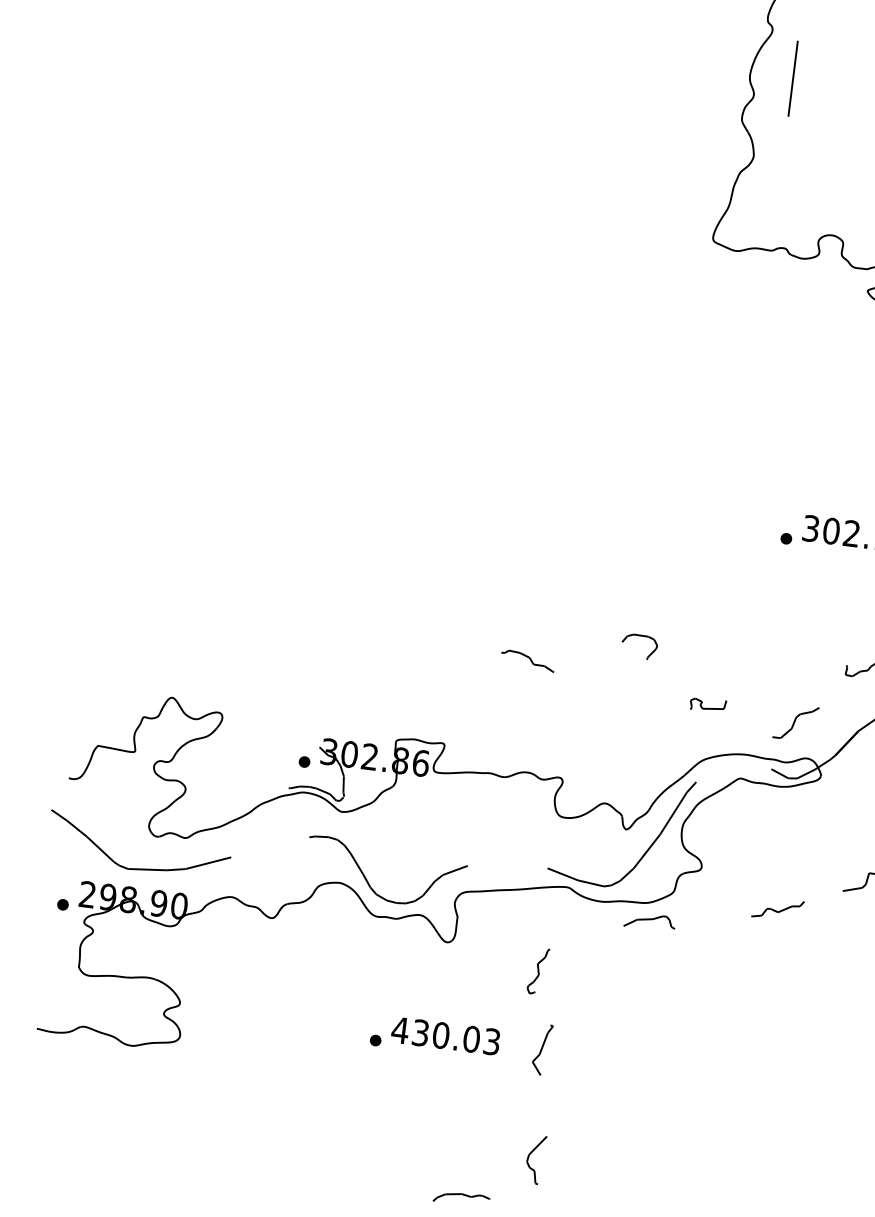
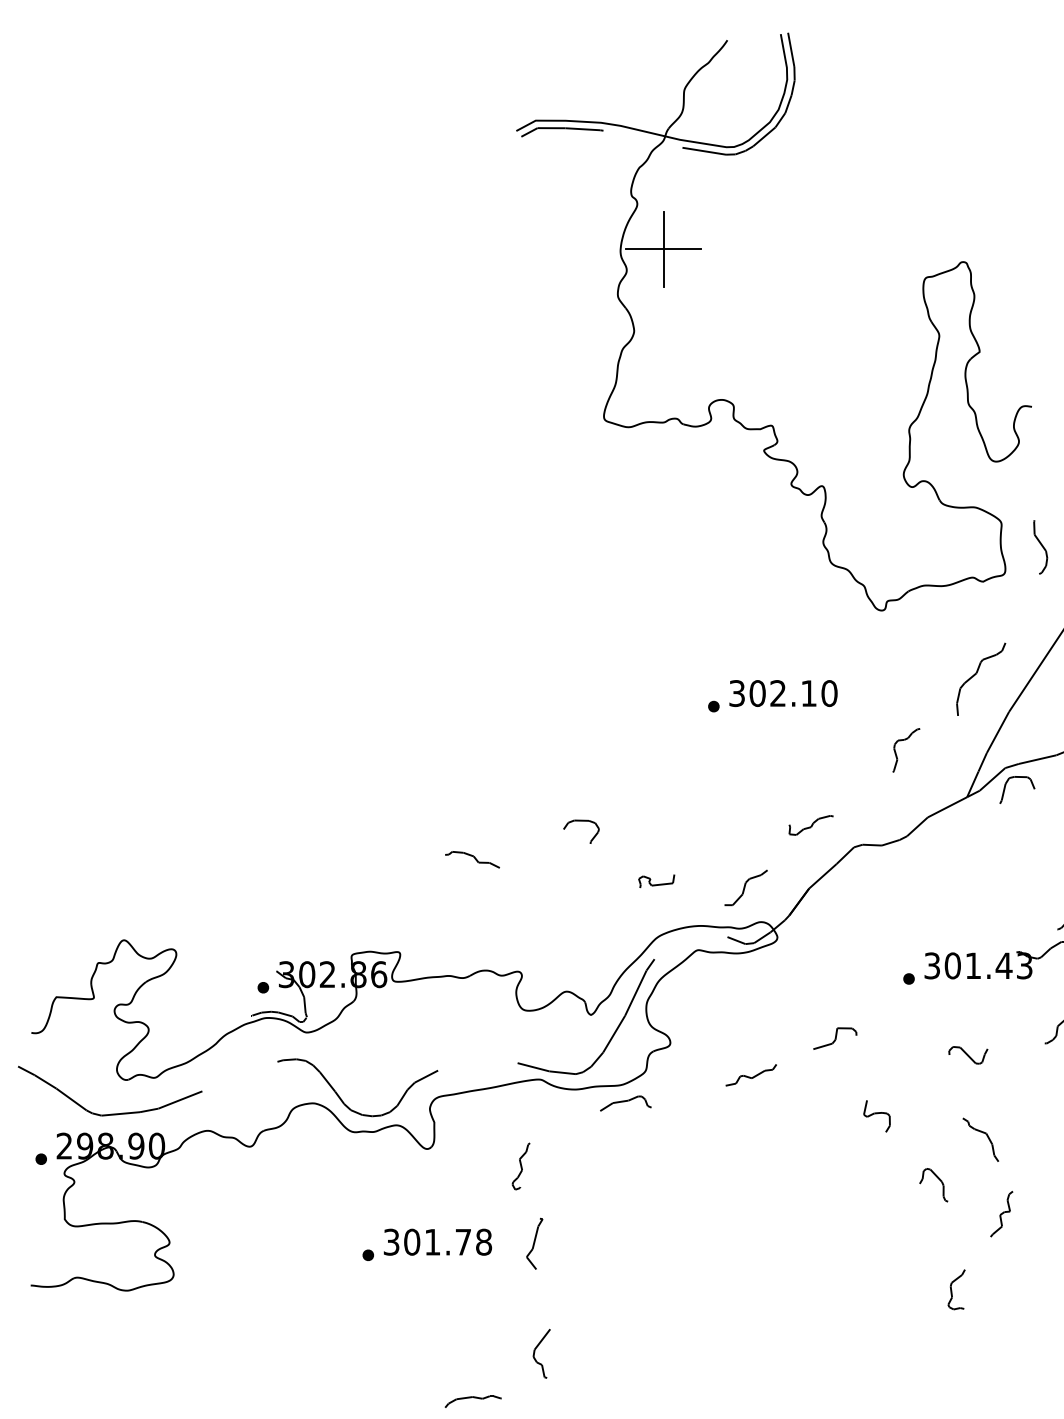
line: (792, 78) -> (663, 249), added
text: (446, 1035) -> (437, 1241), 430.03 -> 301.78

